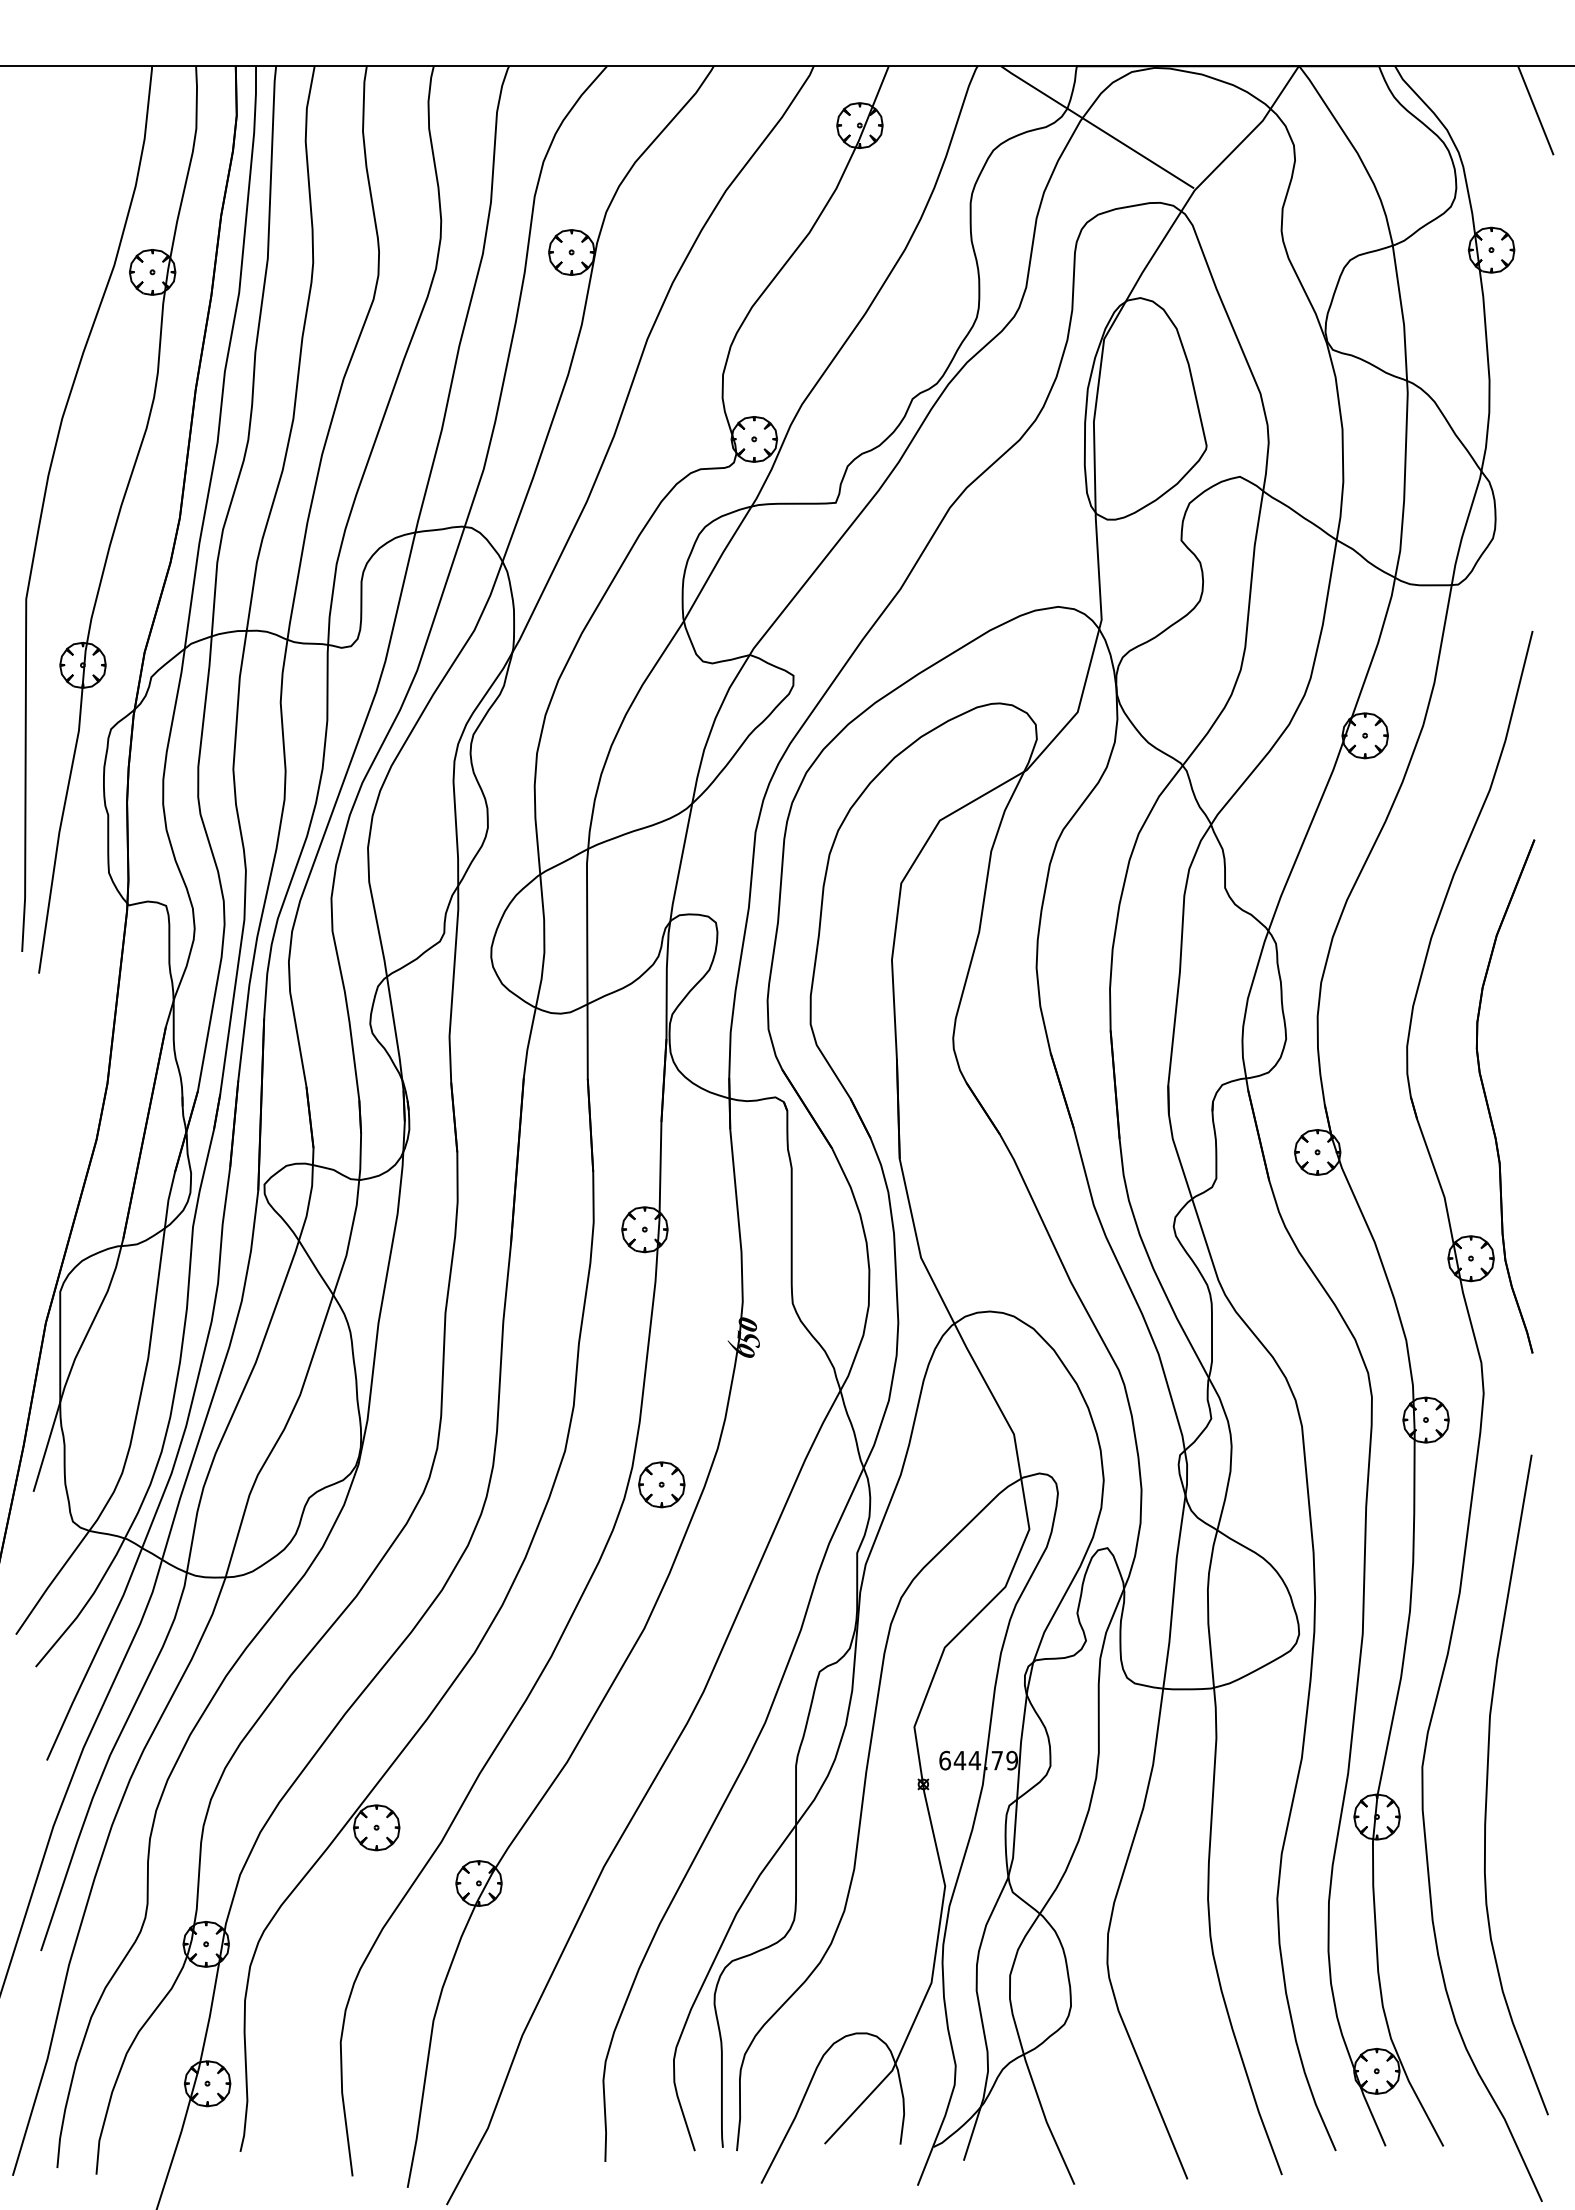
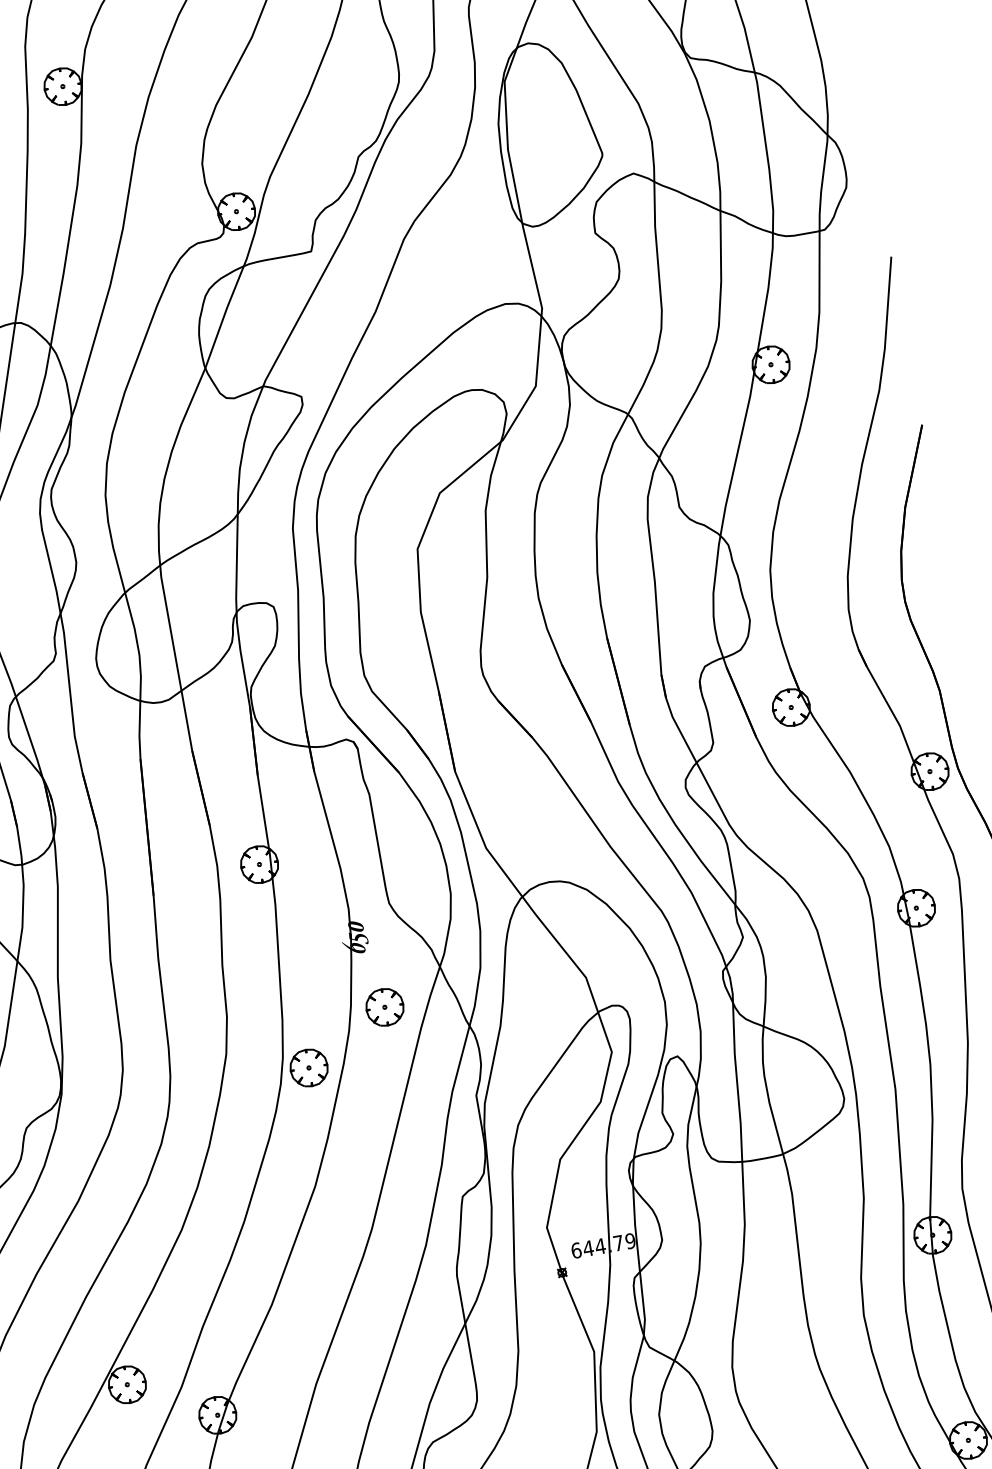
part: (765, 1427) -> (384, 1007), added

